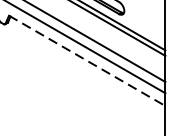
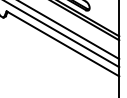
line: (88, 61) -> (63, 44), dashed -> solid

